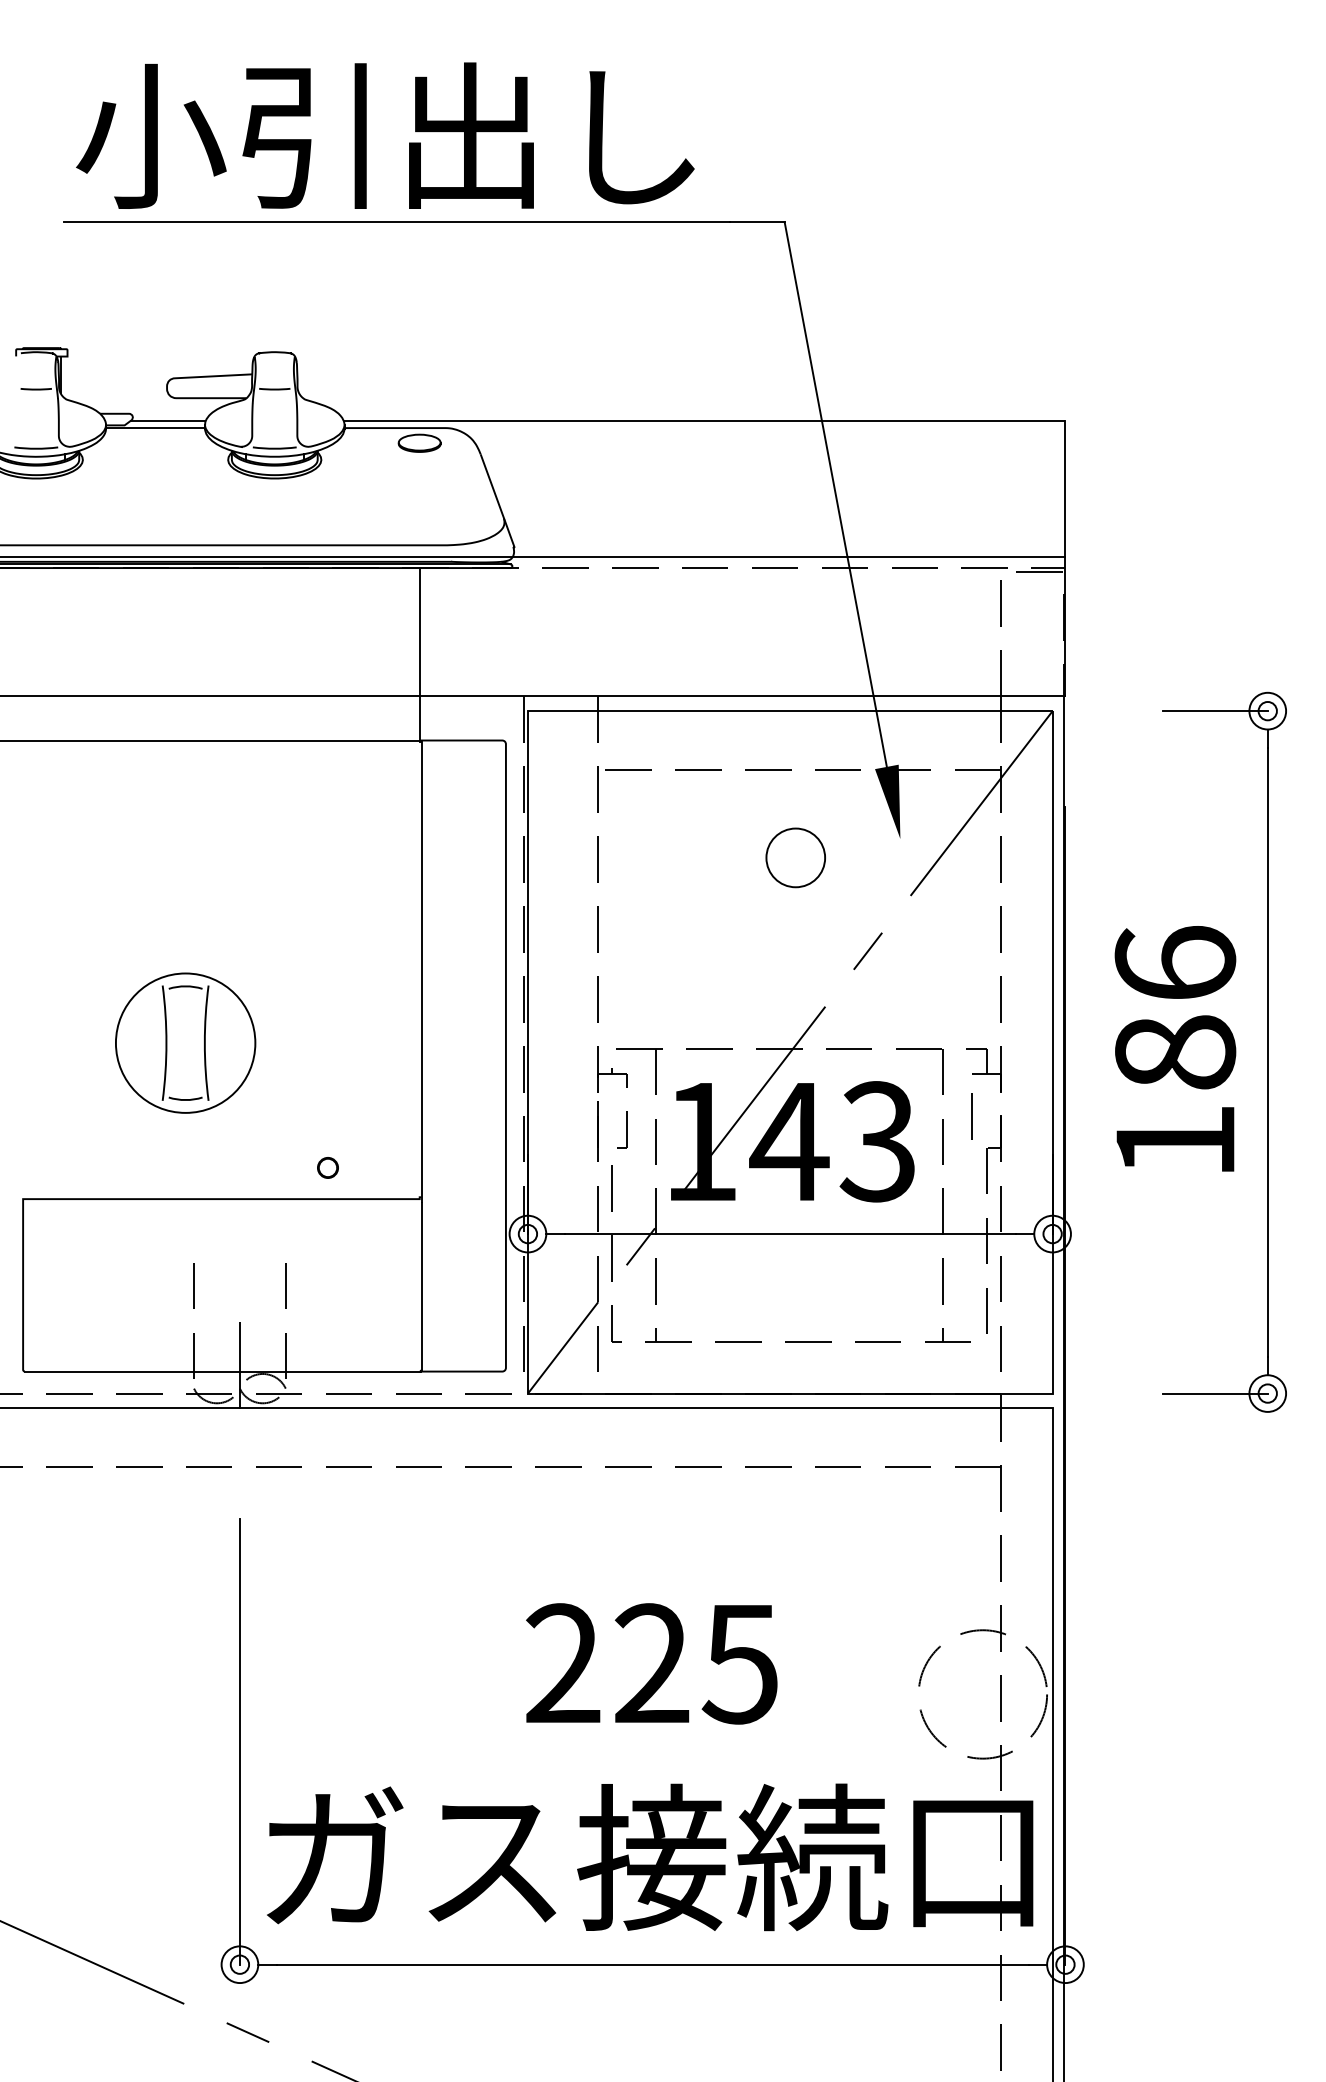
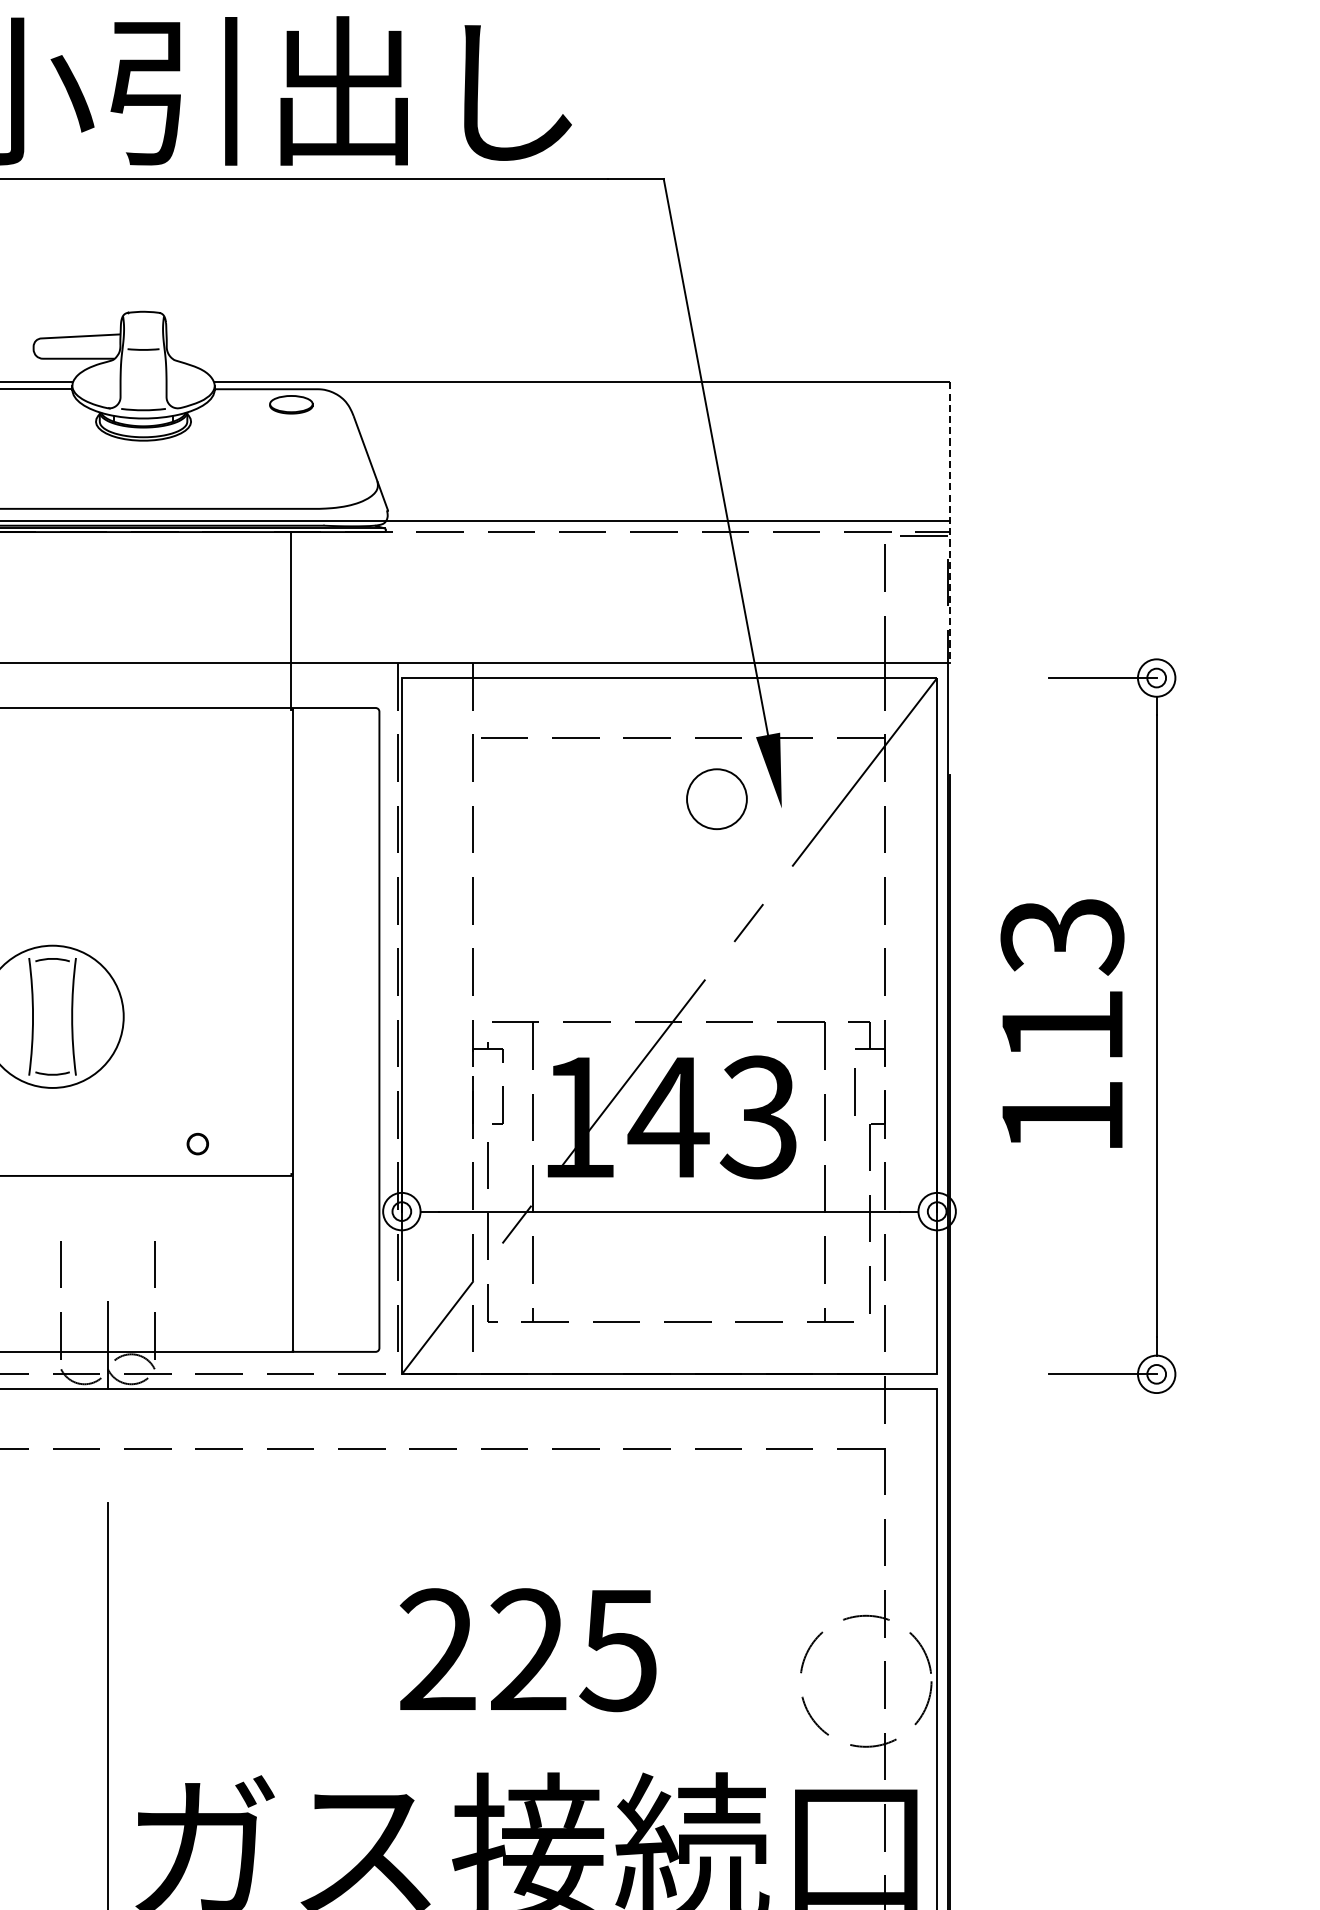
line: (1065, 558) -> (950, 522), solid -> dashed
circle: (795, 857) -> (716, 798), moved
text: (1175, 1007) -> (1062, 980), 186 -> 113

